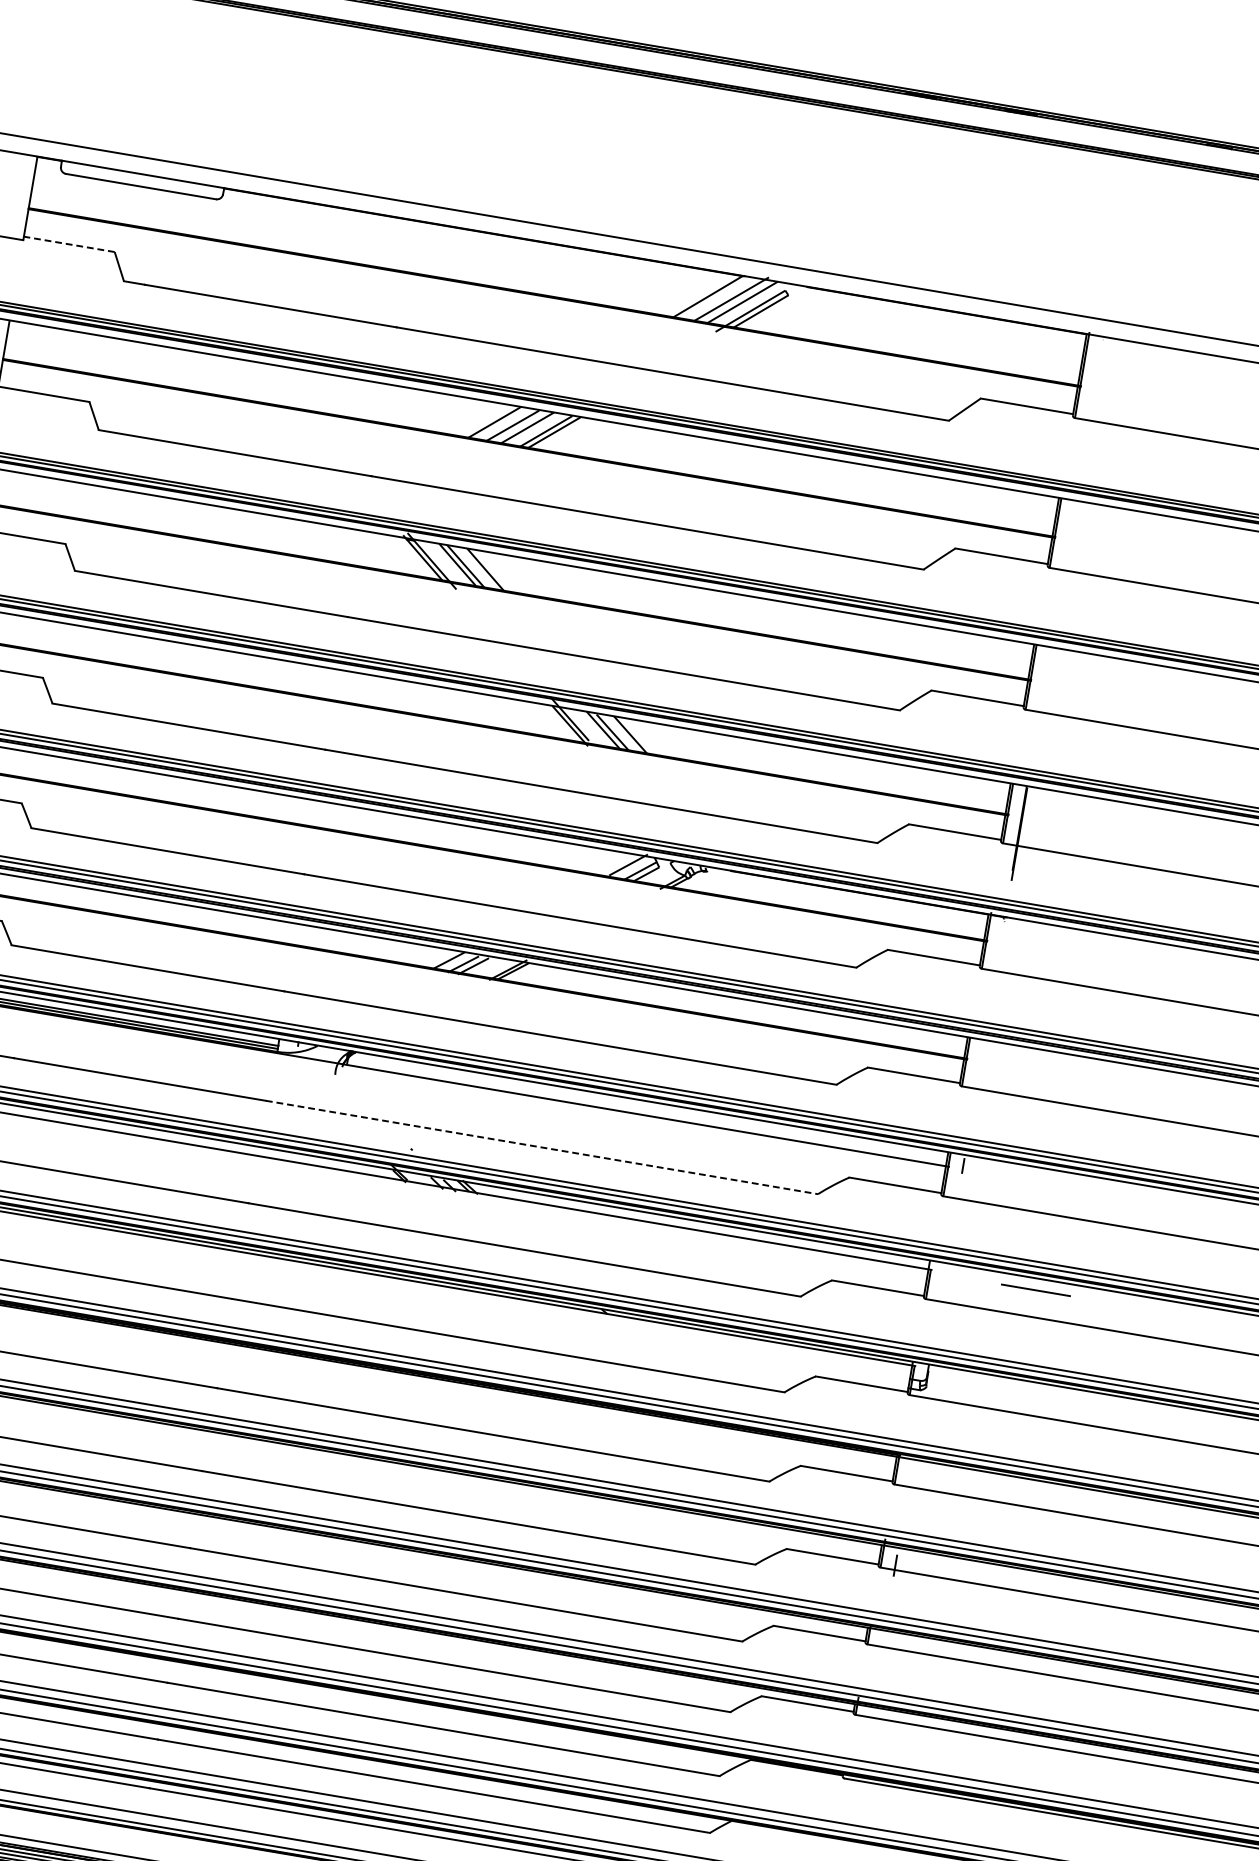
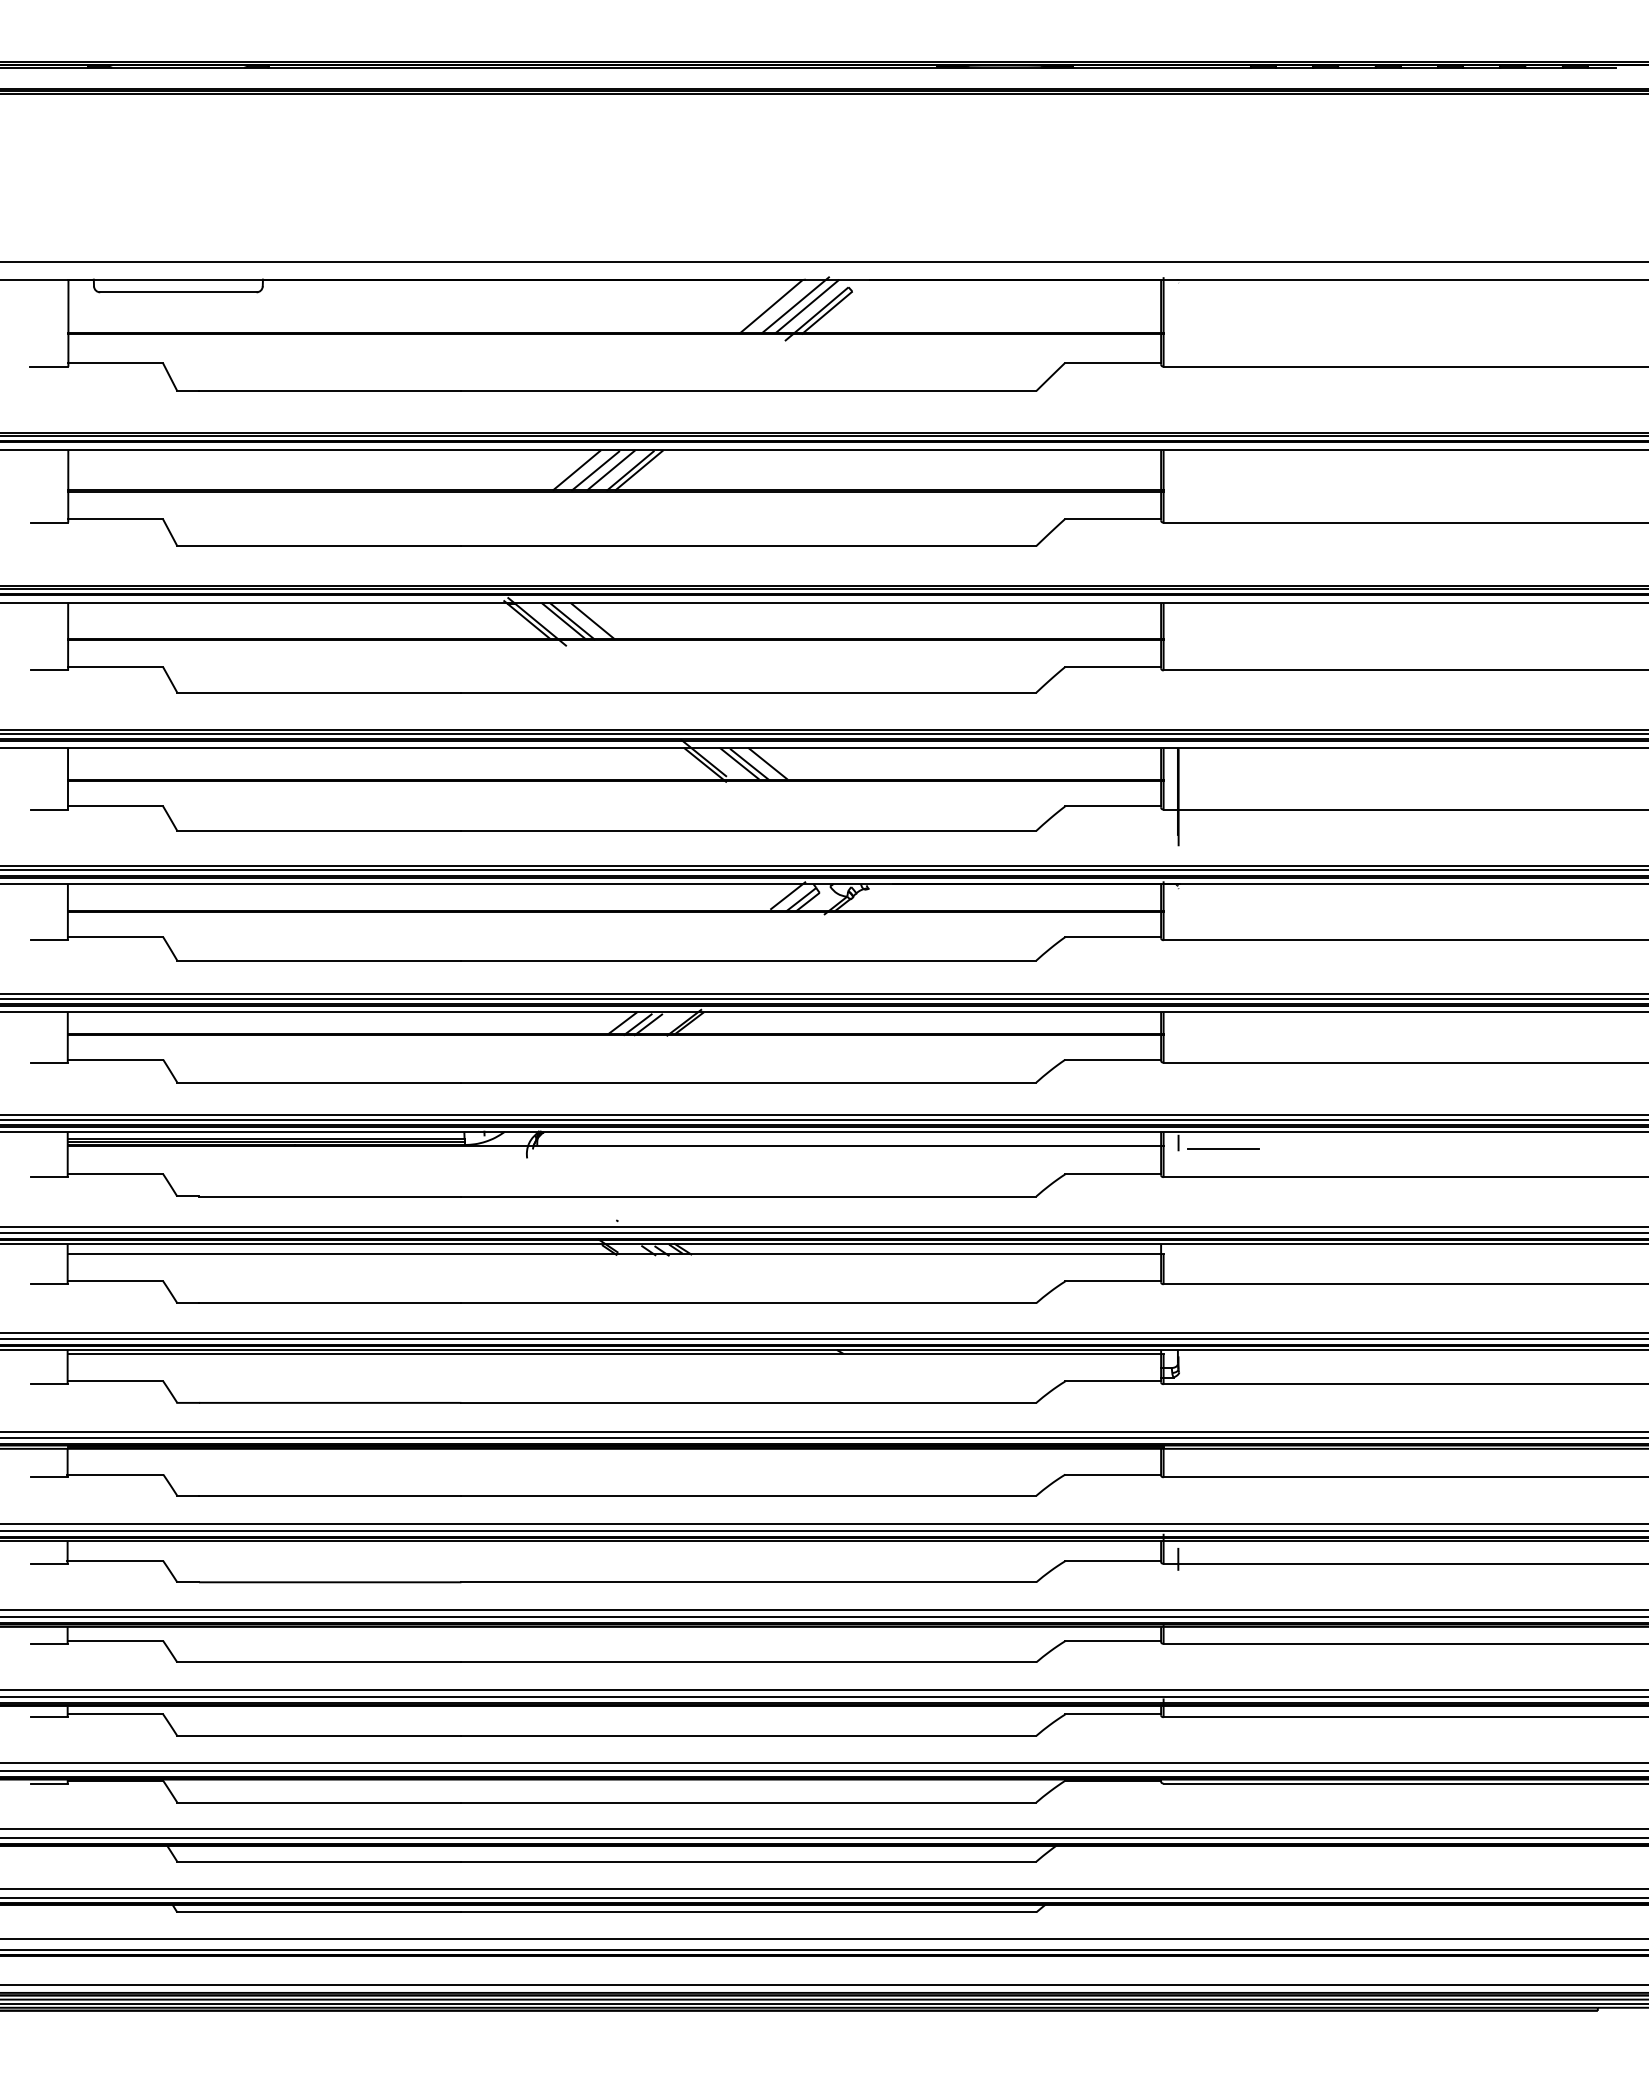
line: (69, 244) -> (115, 363), dashed -> solid
line: (542, 1147) -> (749, 1196), dashed -> solid
line: (1036, 1290) -> (1223, 1148), moved

